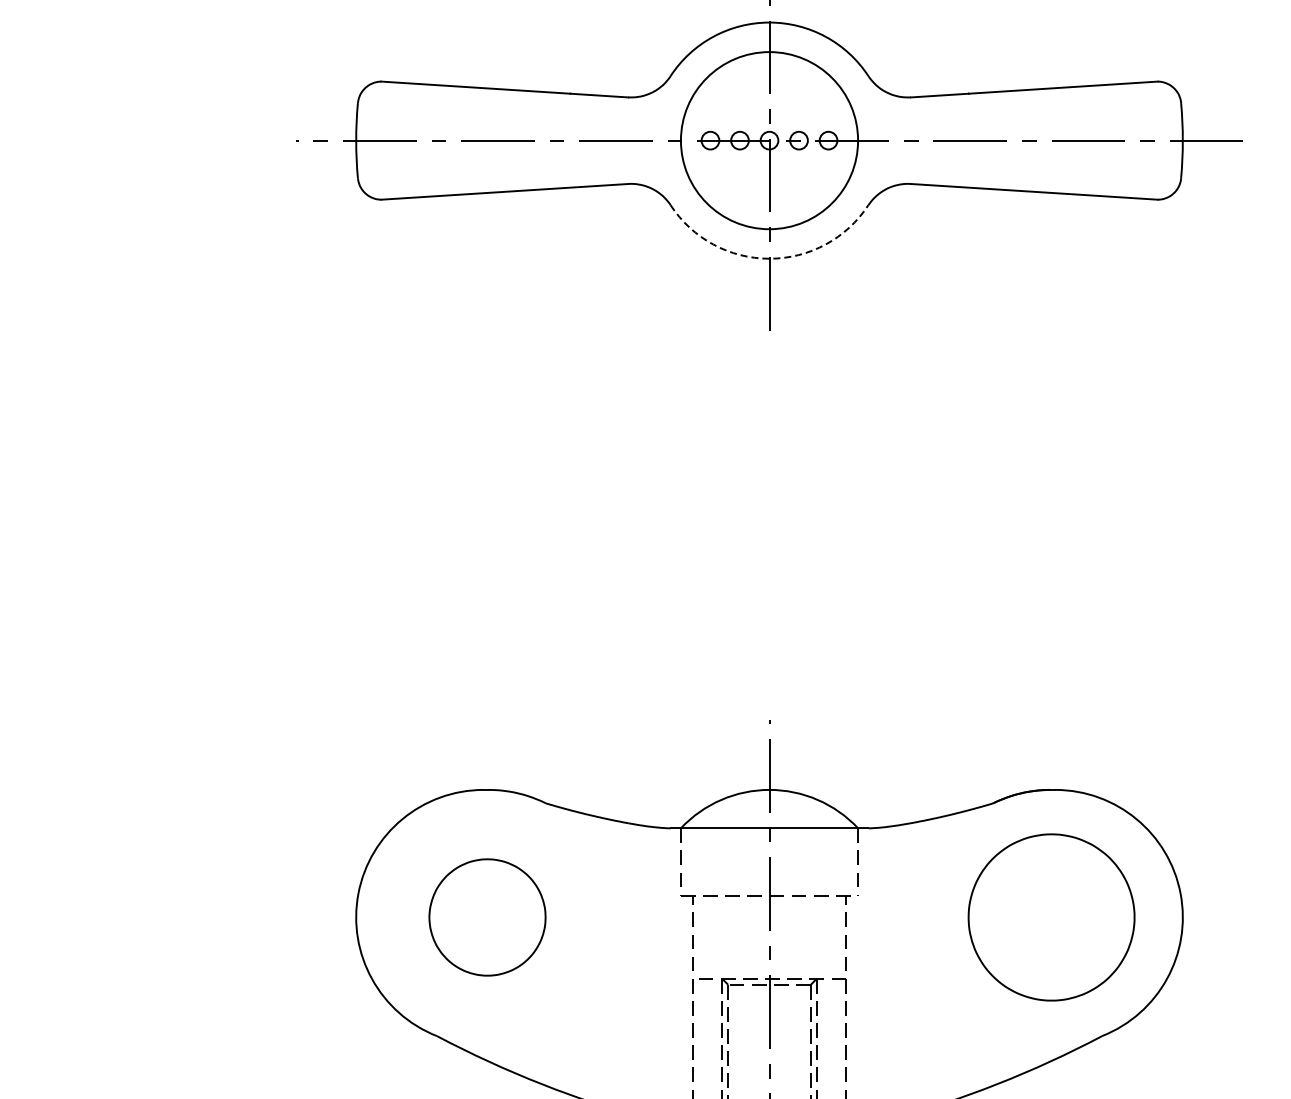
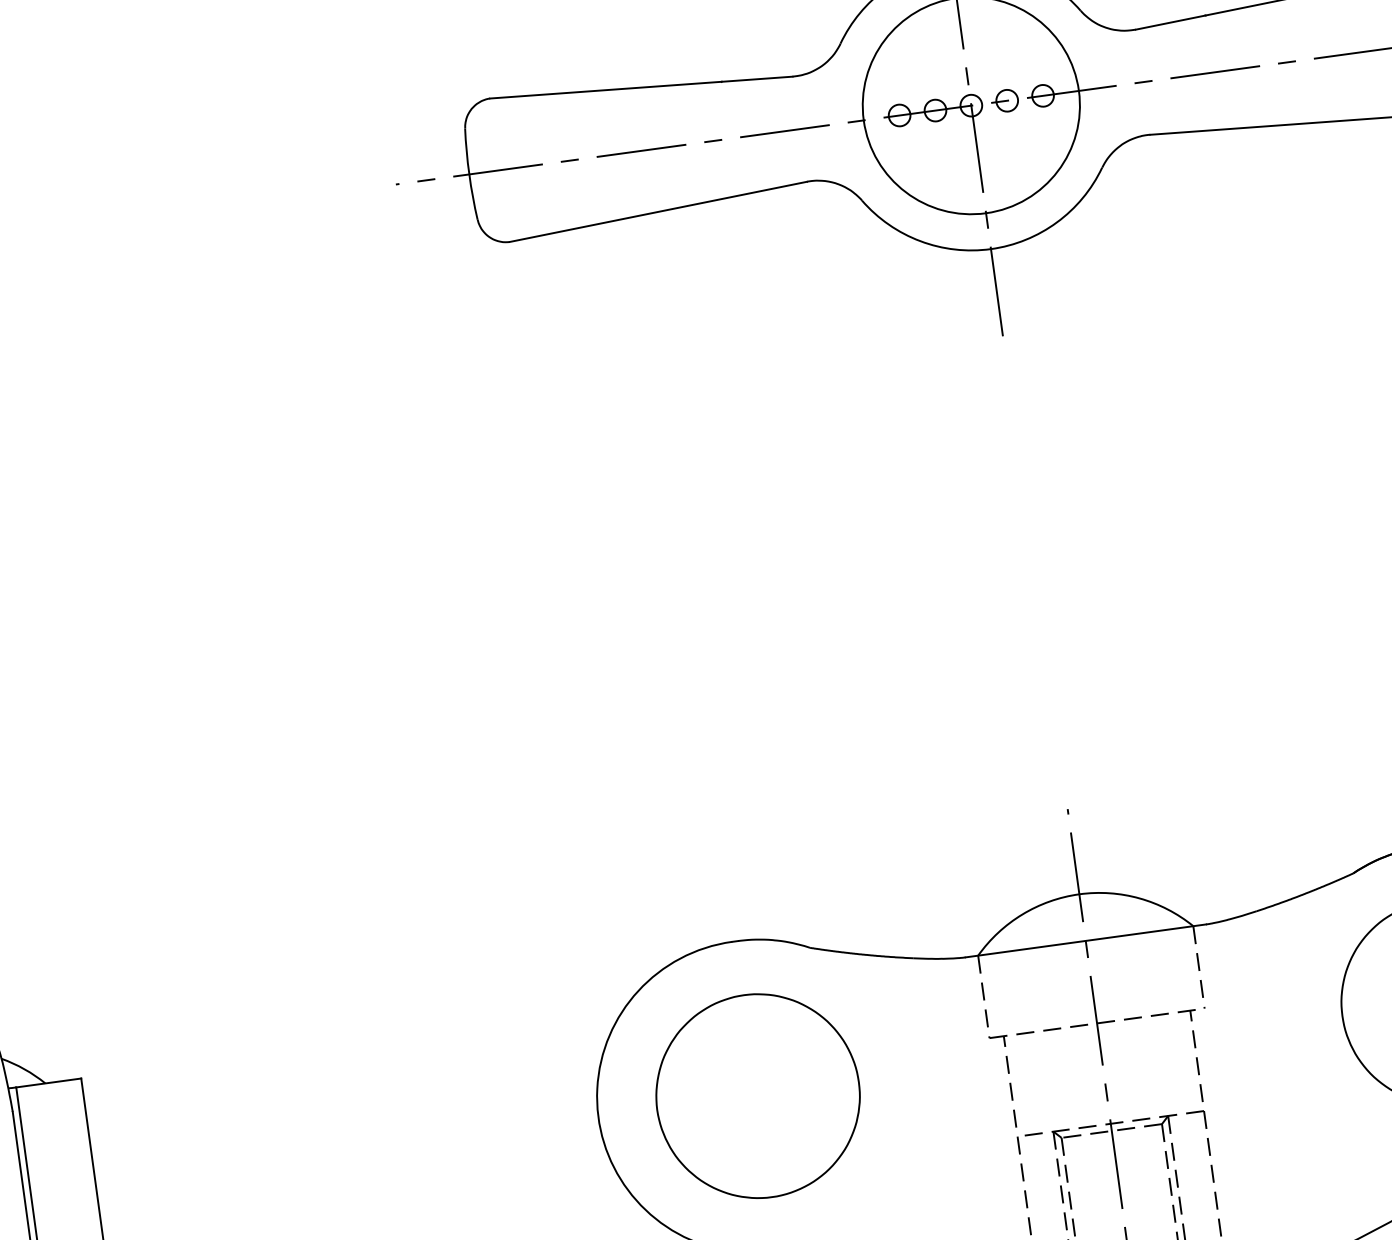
arc: (769, 258) -> (990, 248), dashed -> solid
part: (487, 917) -> (758, 1096), size x1.43

